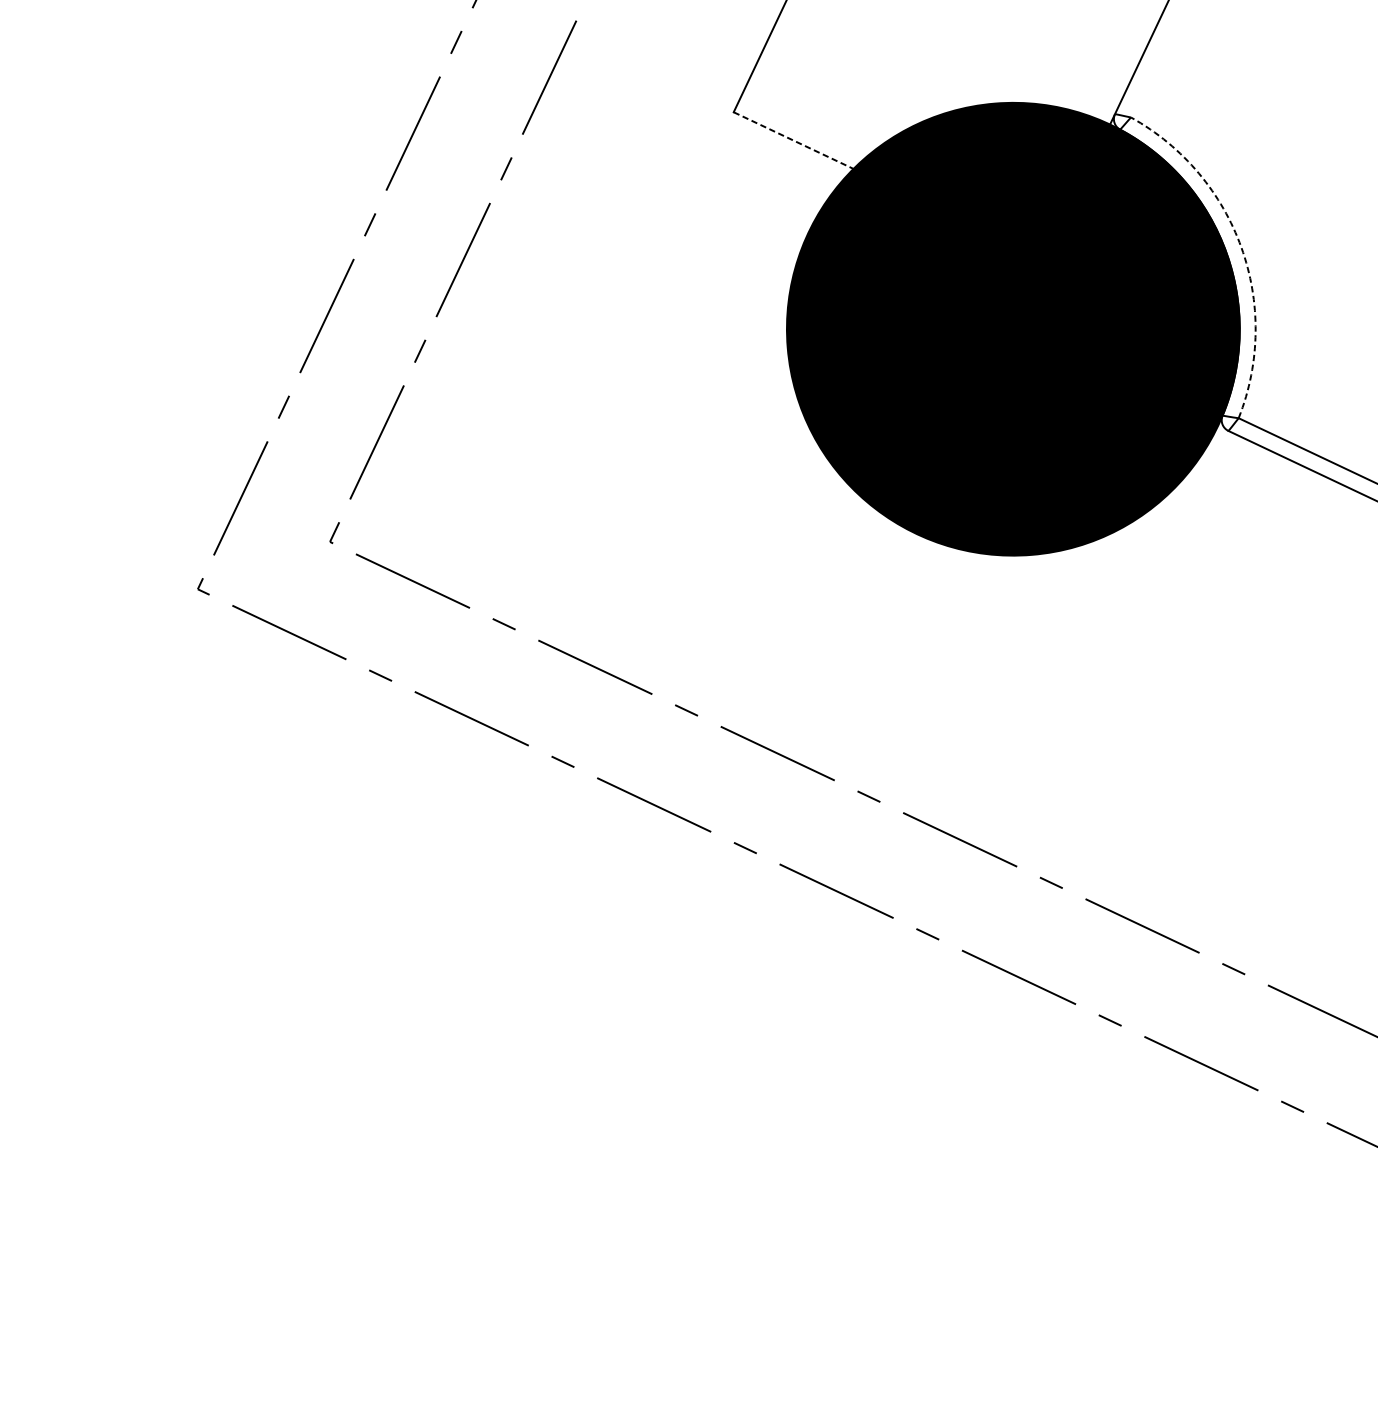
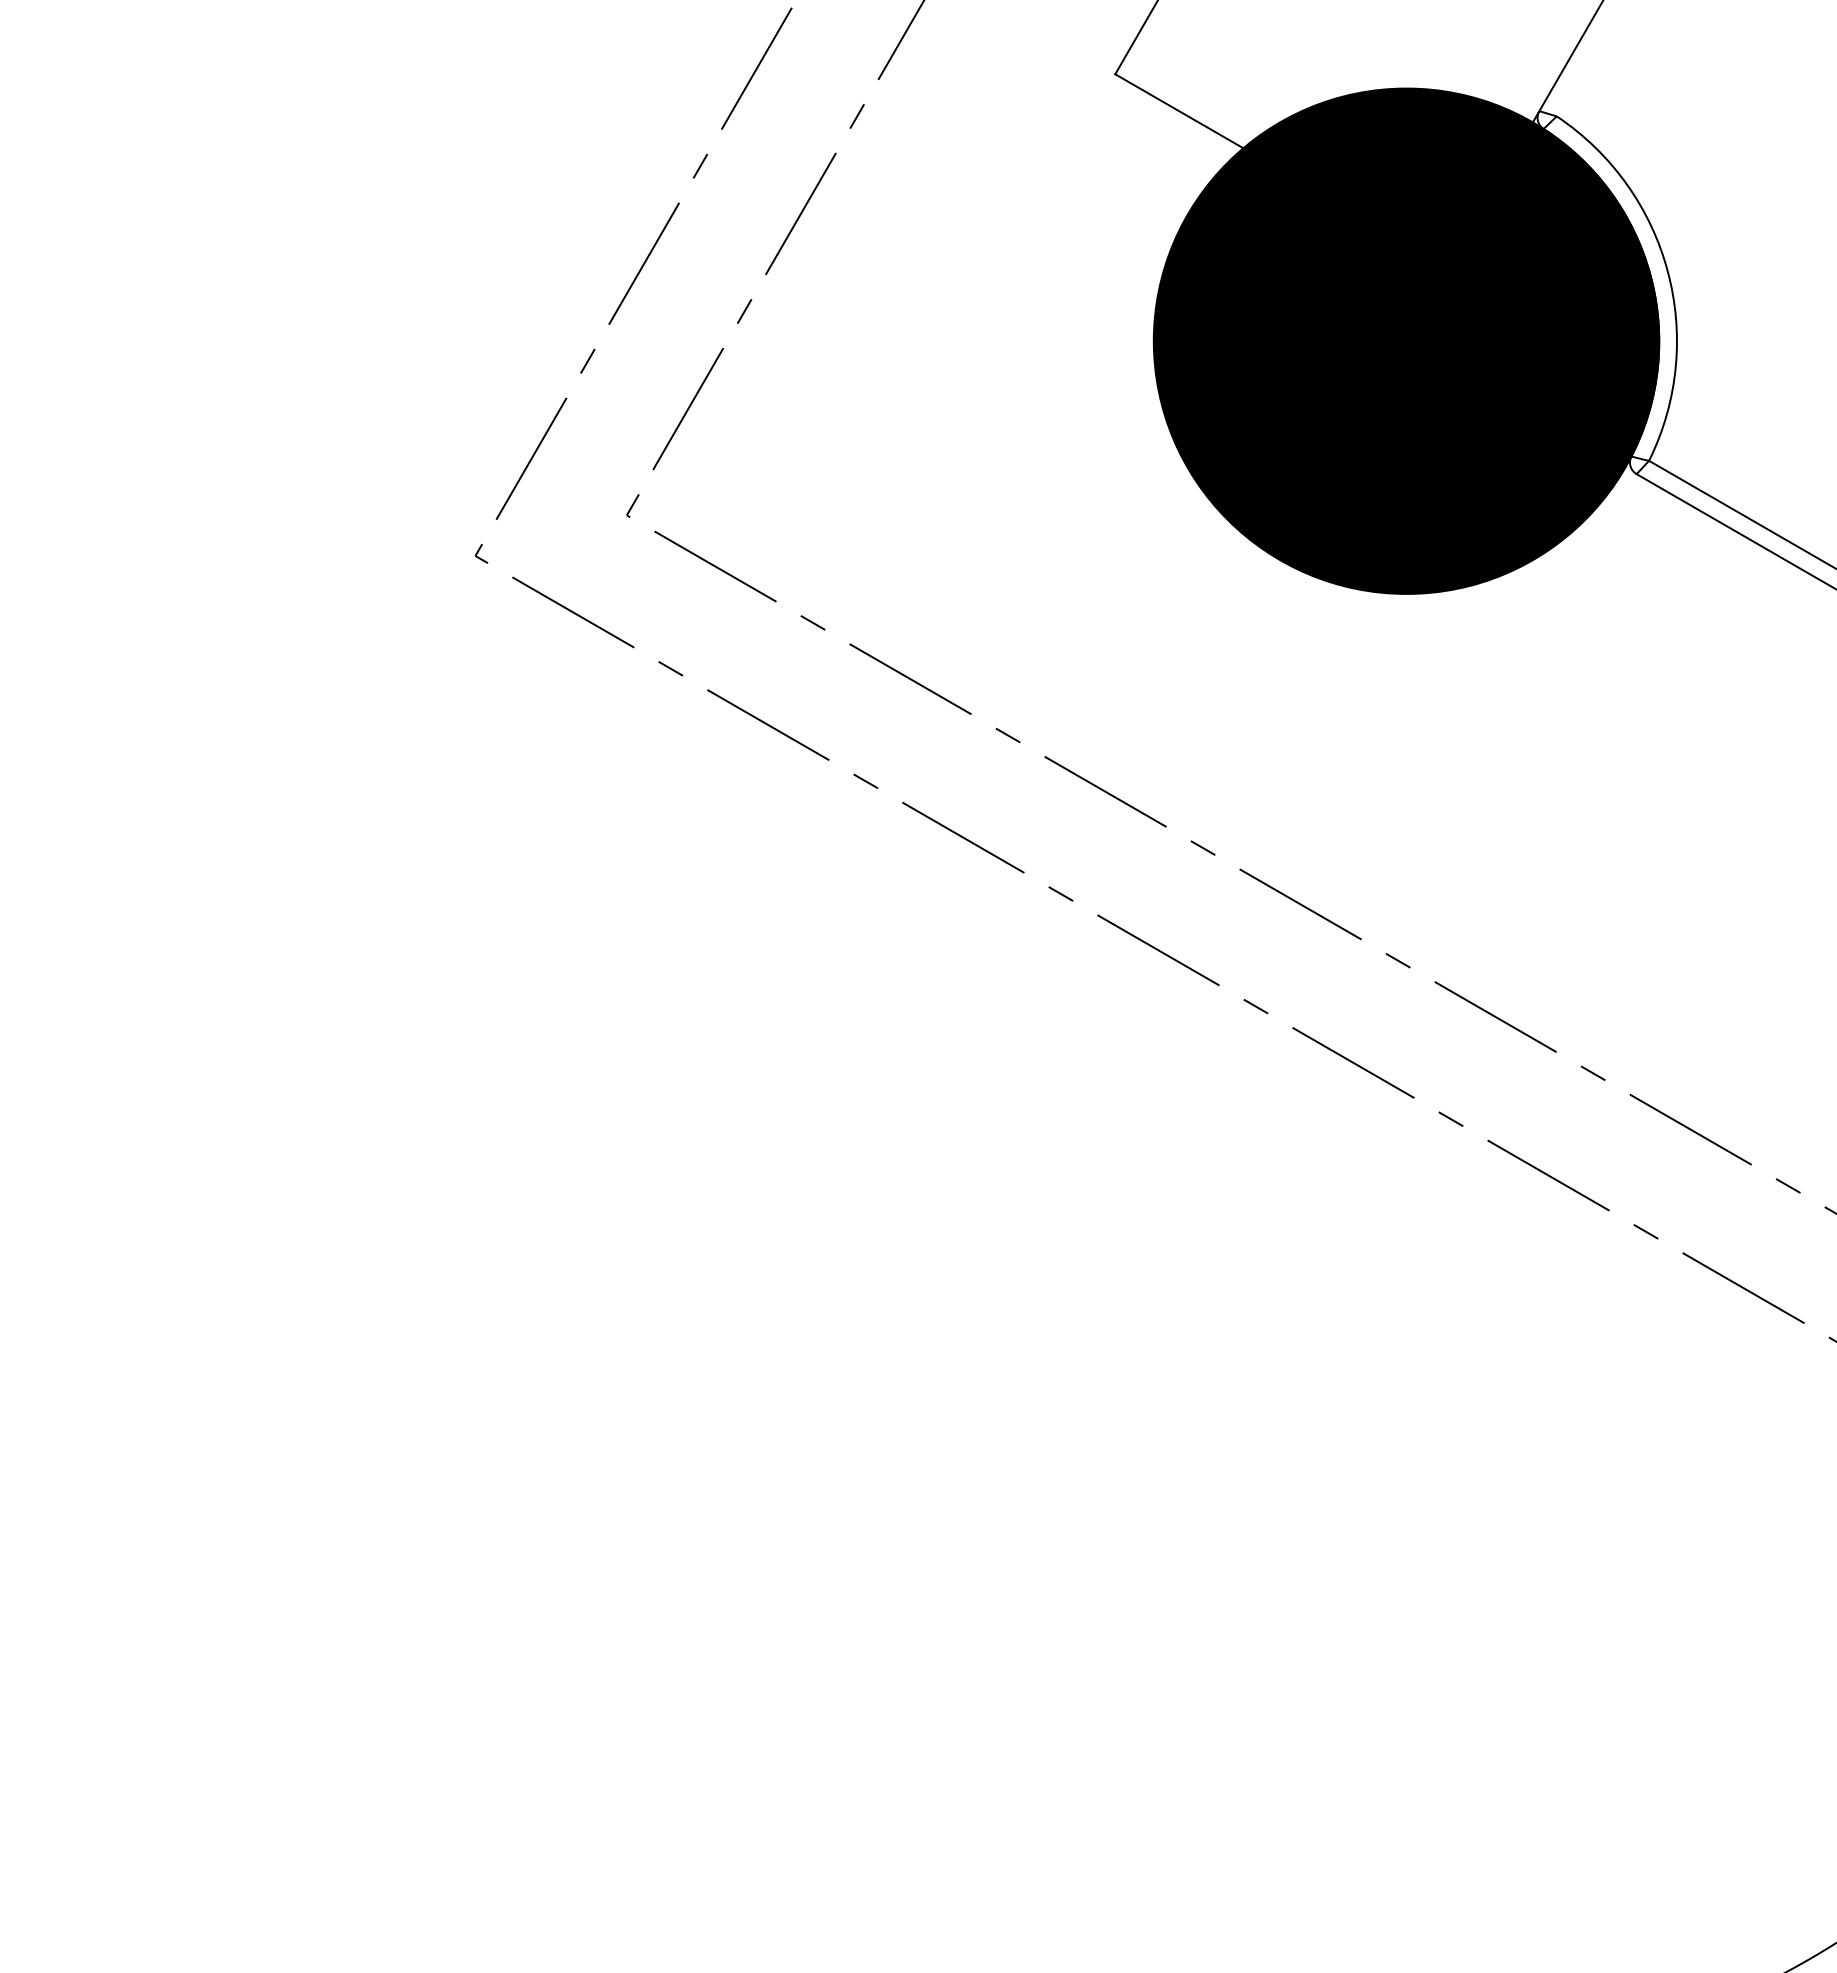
line: (793, 140) -> (1179, 111), dashed -> solid
arc: (1241, 247) -> (1667, 271), dashed -> solid

